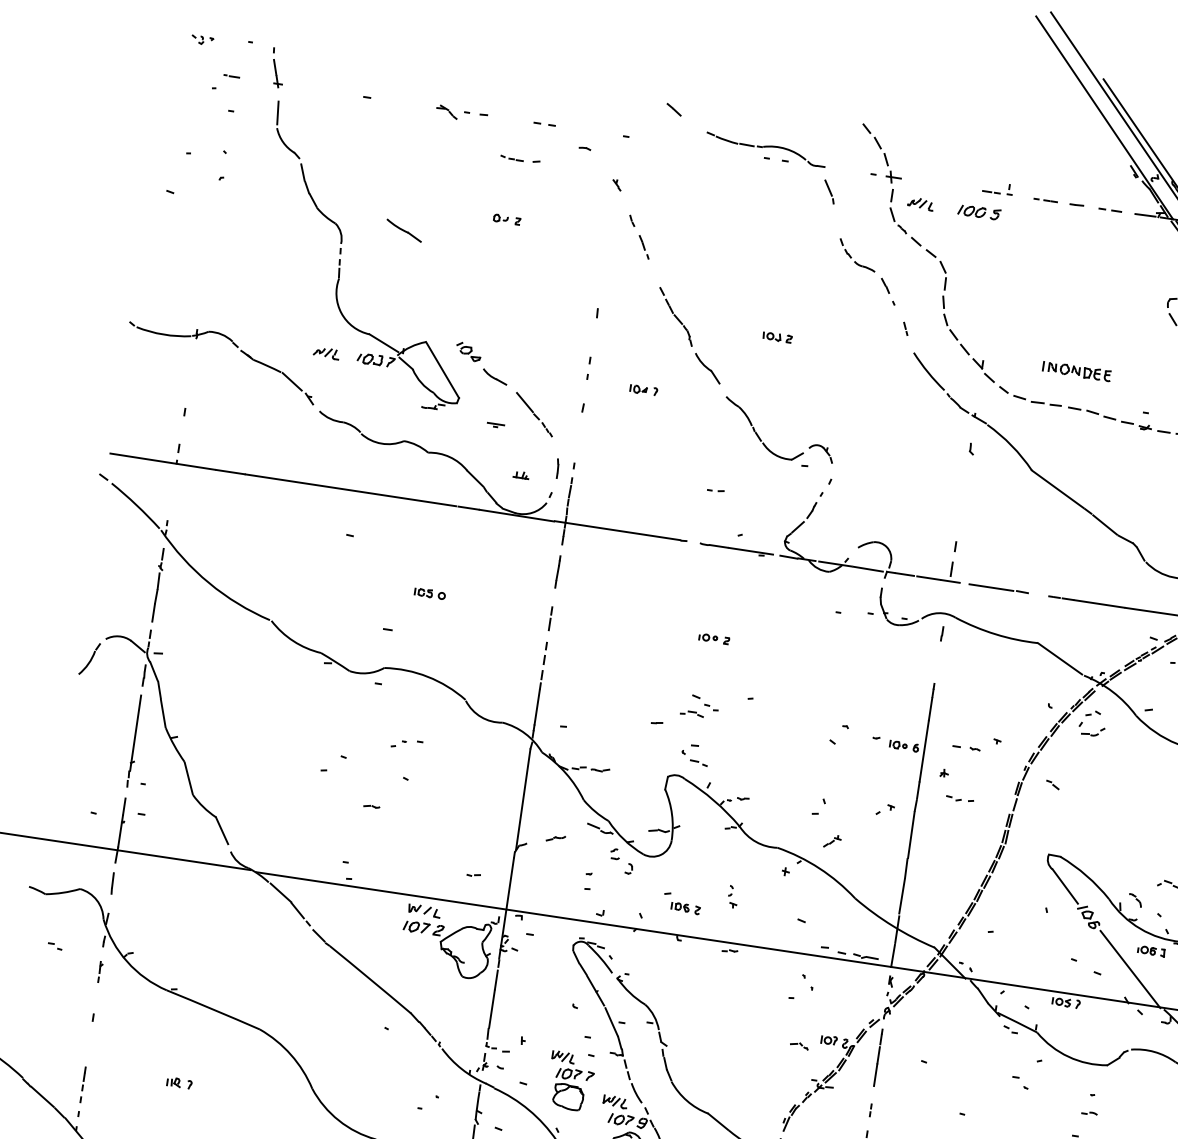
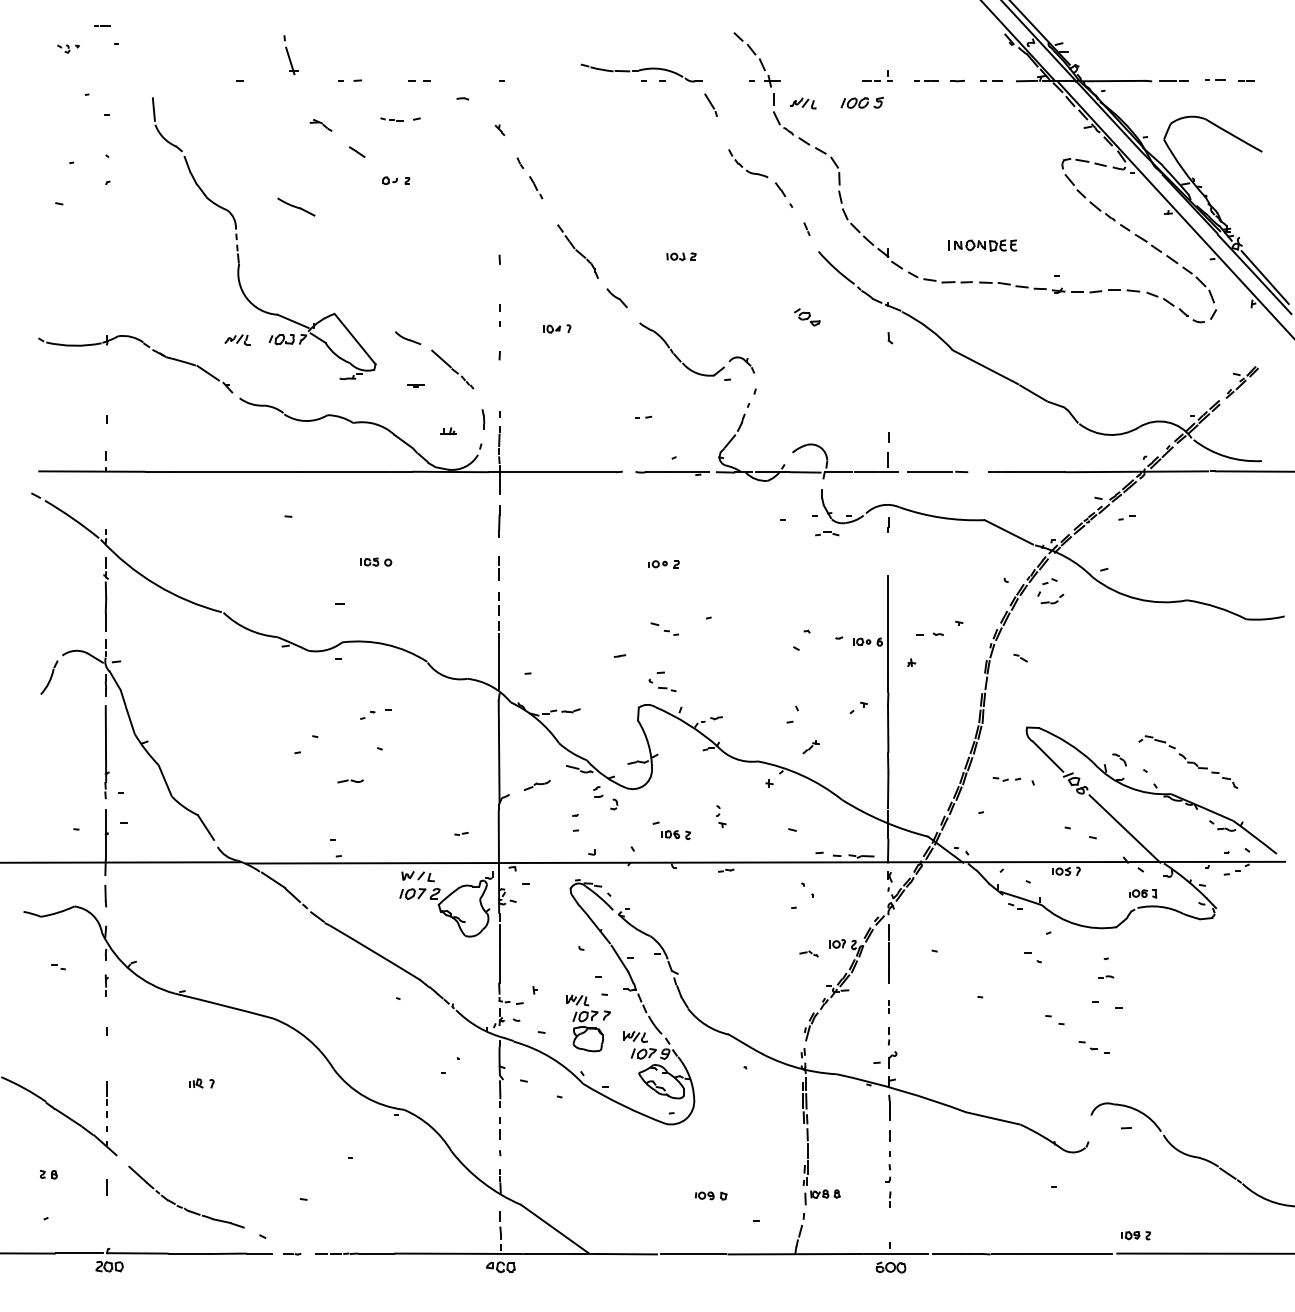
part: (277, 68) -> (290, 55), moved
line: (231, 75) -> (102, 25), moved
line: (674, 109) -> (357, 151), moved
part: (446, 112) -> (320, 125), moved
part: (468, 352) -> (807, 317), moved
part: (707, 367) -> (616, 297), size x0.7
part: (692, 713) -> (827, 533), moved
part: (959, 799) -> (1006, 779), moved
part: (371, 806) -> (350, 781), size x1.6
part: (556, 838) -> (537, 785), size x1.4
part: (1152, 951) -> (1143, 893), moved

